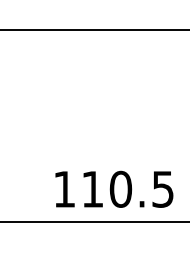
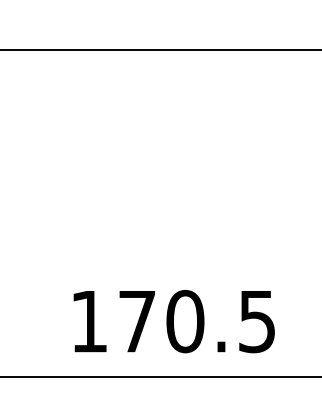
text: (92, 189) -> (136, 321), 110.5 -> 170.5

